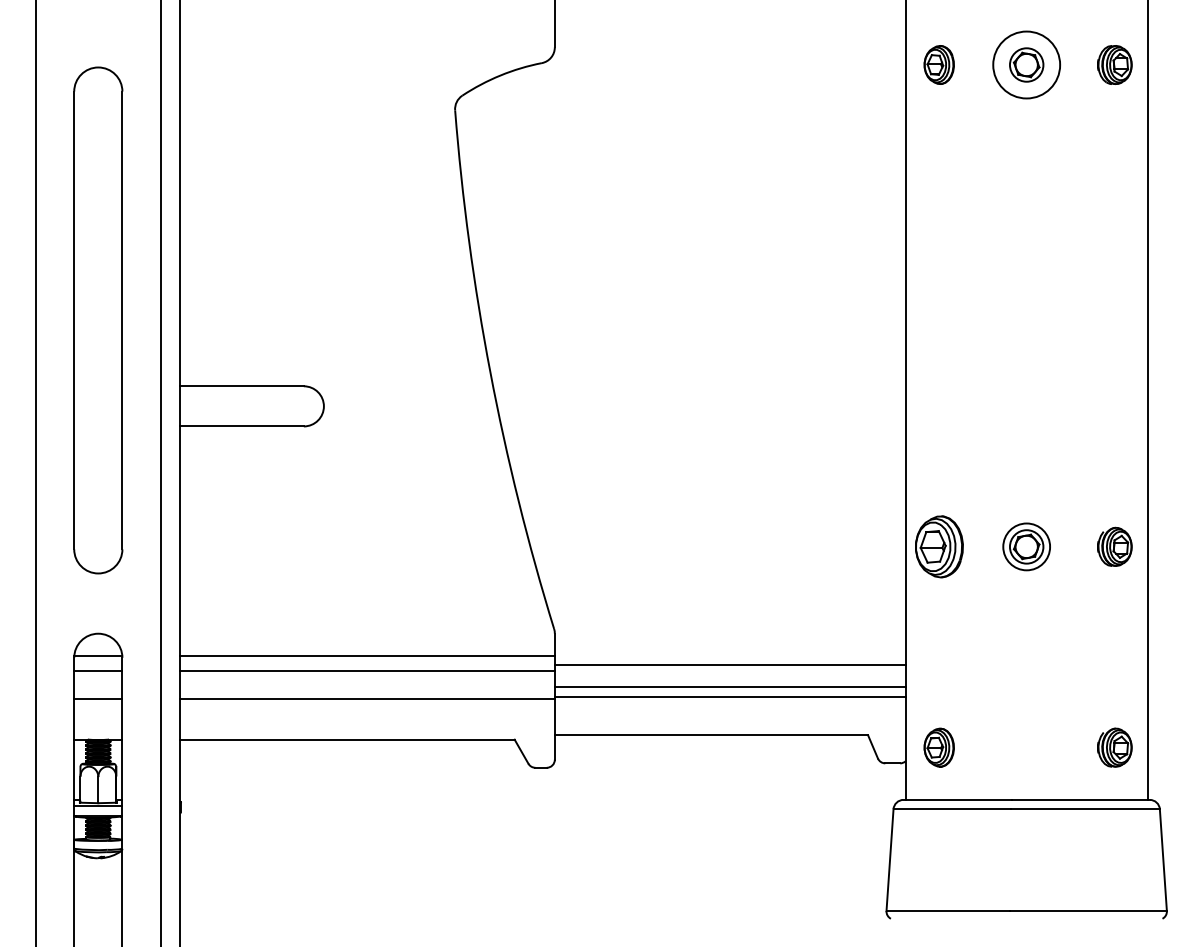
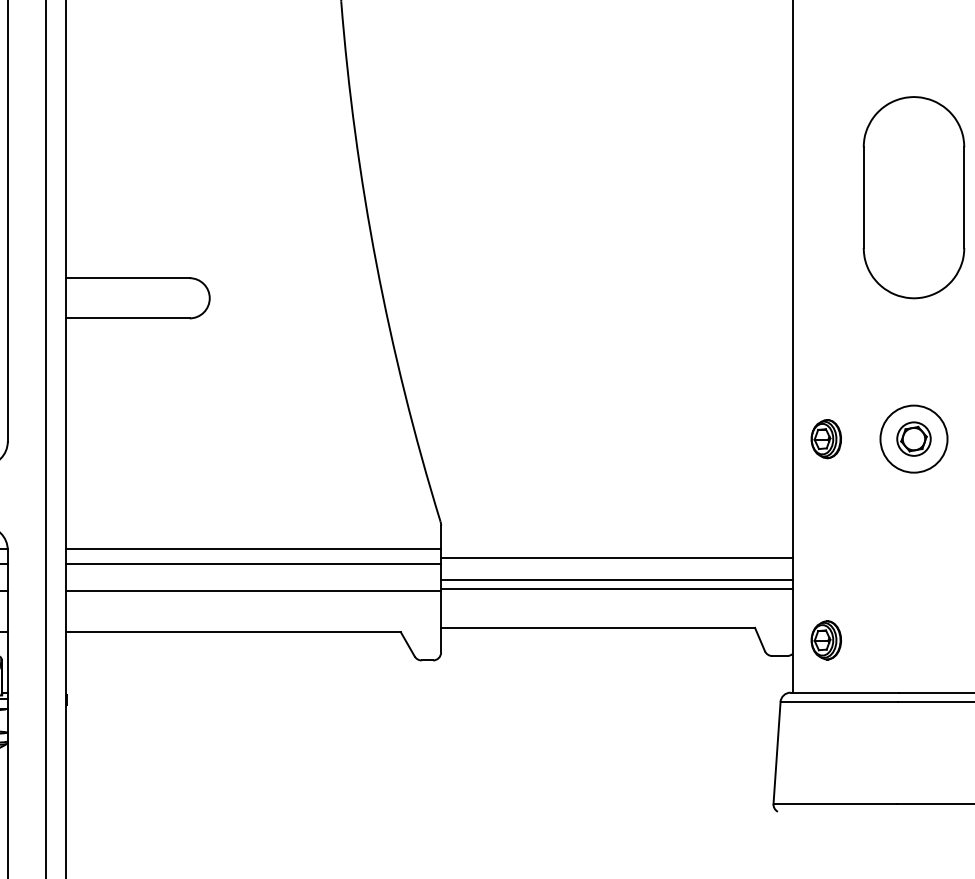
part: (1026, 305) -> (913, 197), added
part: (938, 546) -> (825, 438), size x0.62
circle: (1026, 546) -> (913, 438), size x1.43

